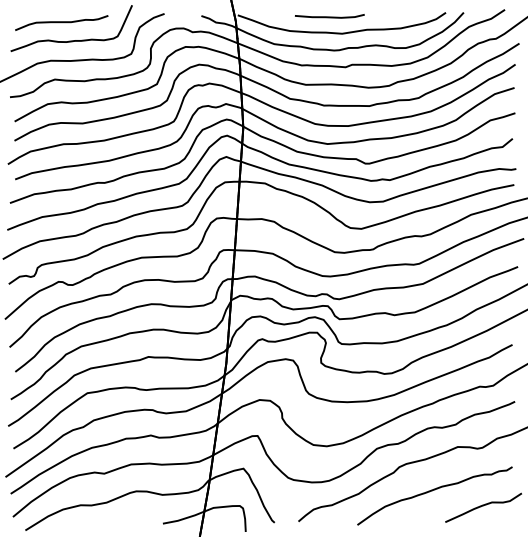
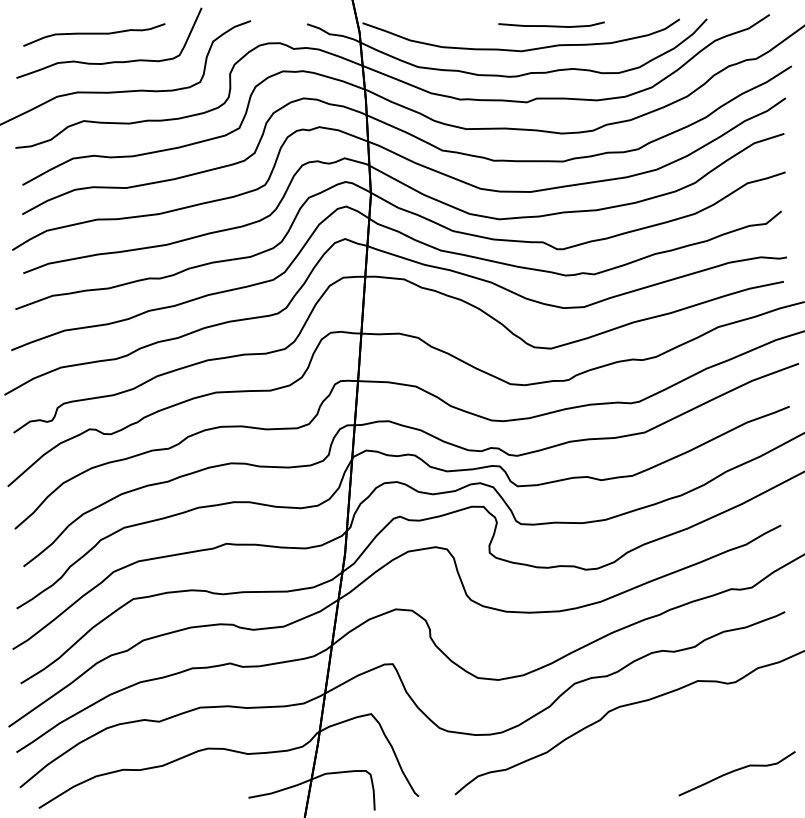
curve: (329, 16) -> (551, 24), moved
curve: (432, 491) -> (659, 748), removed

